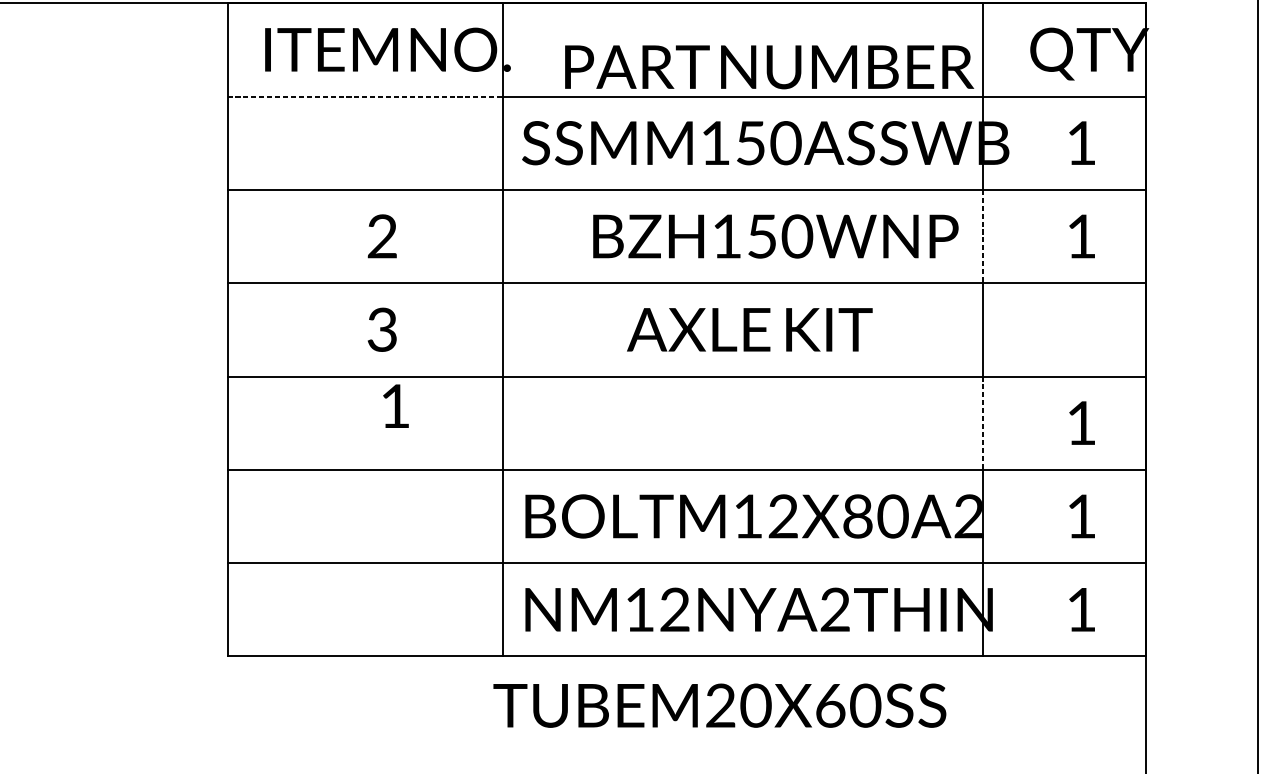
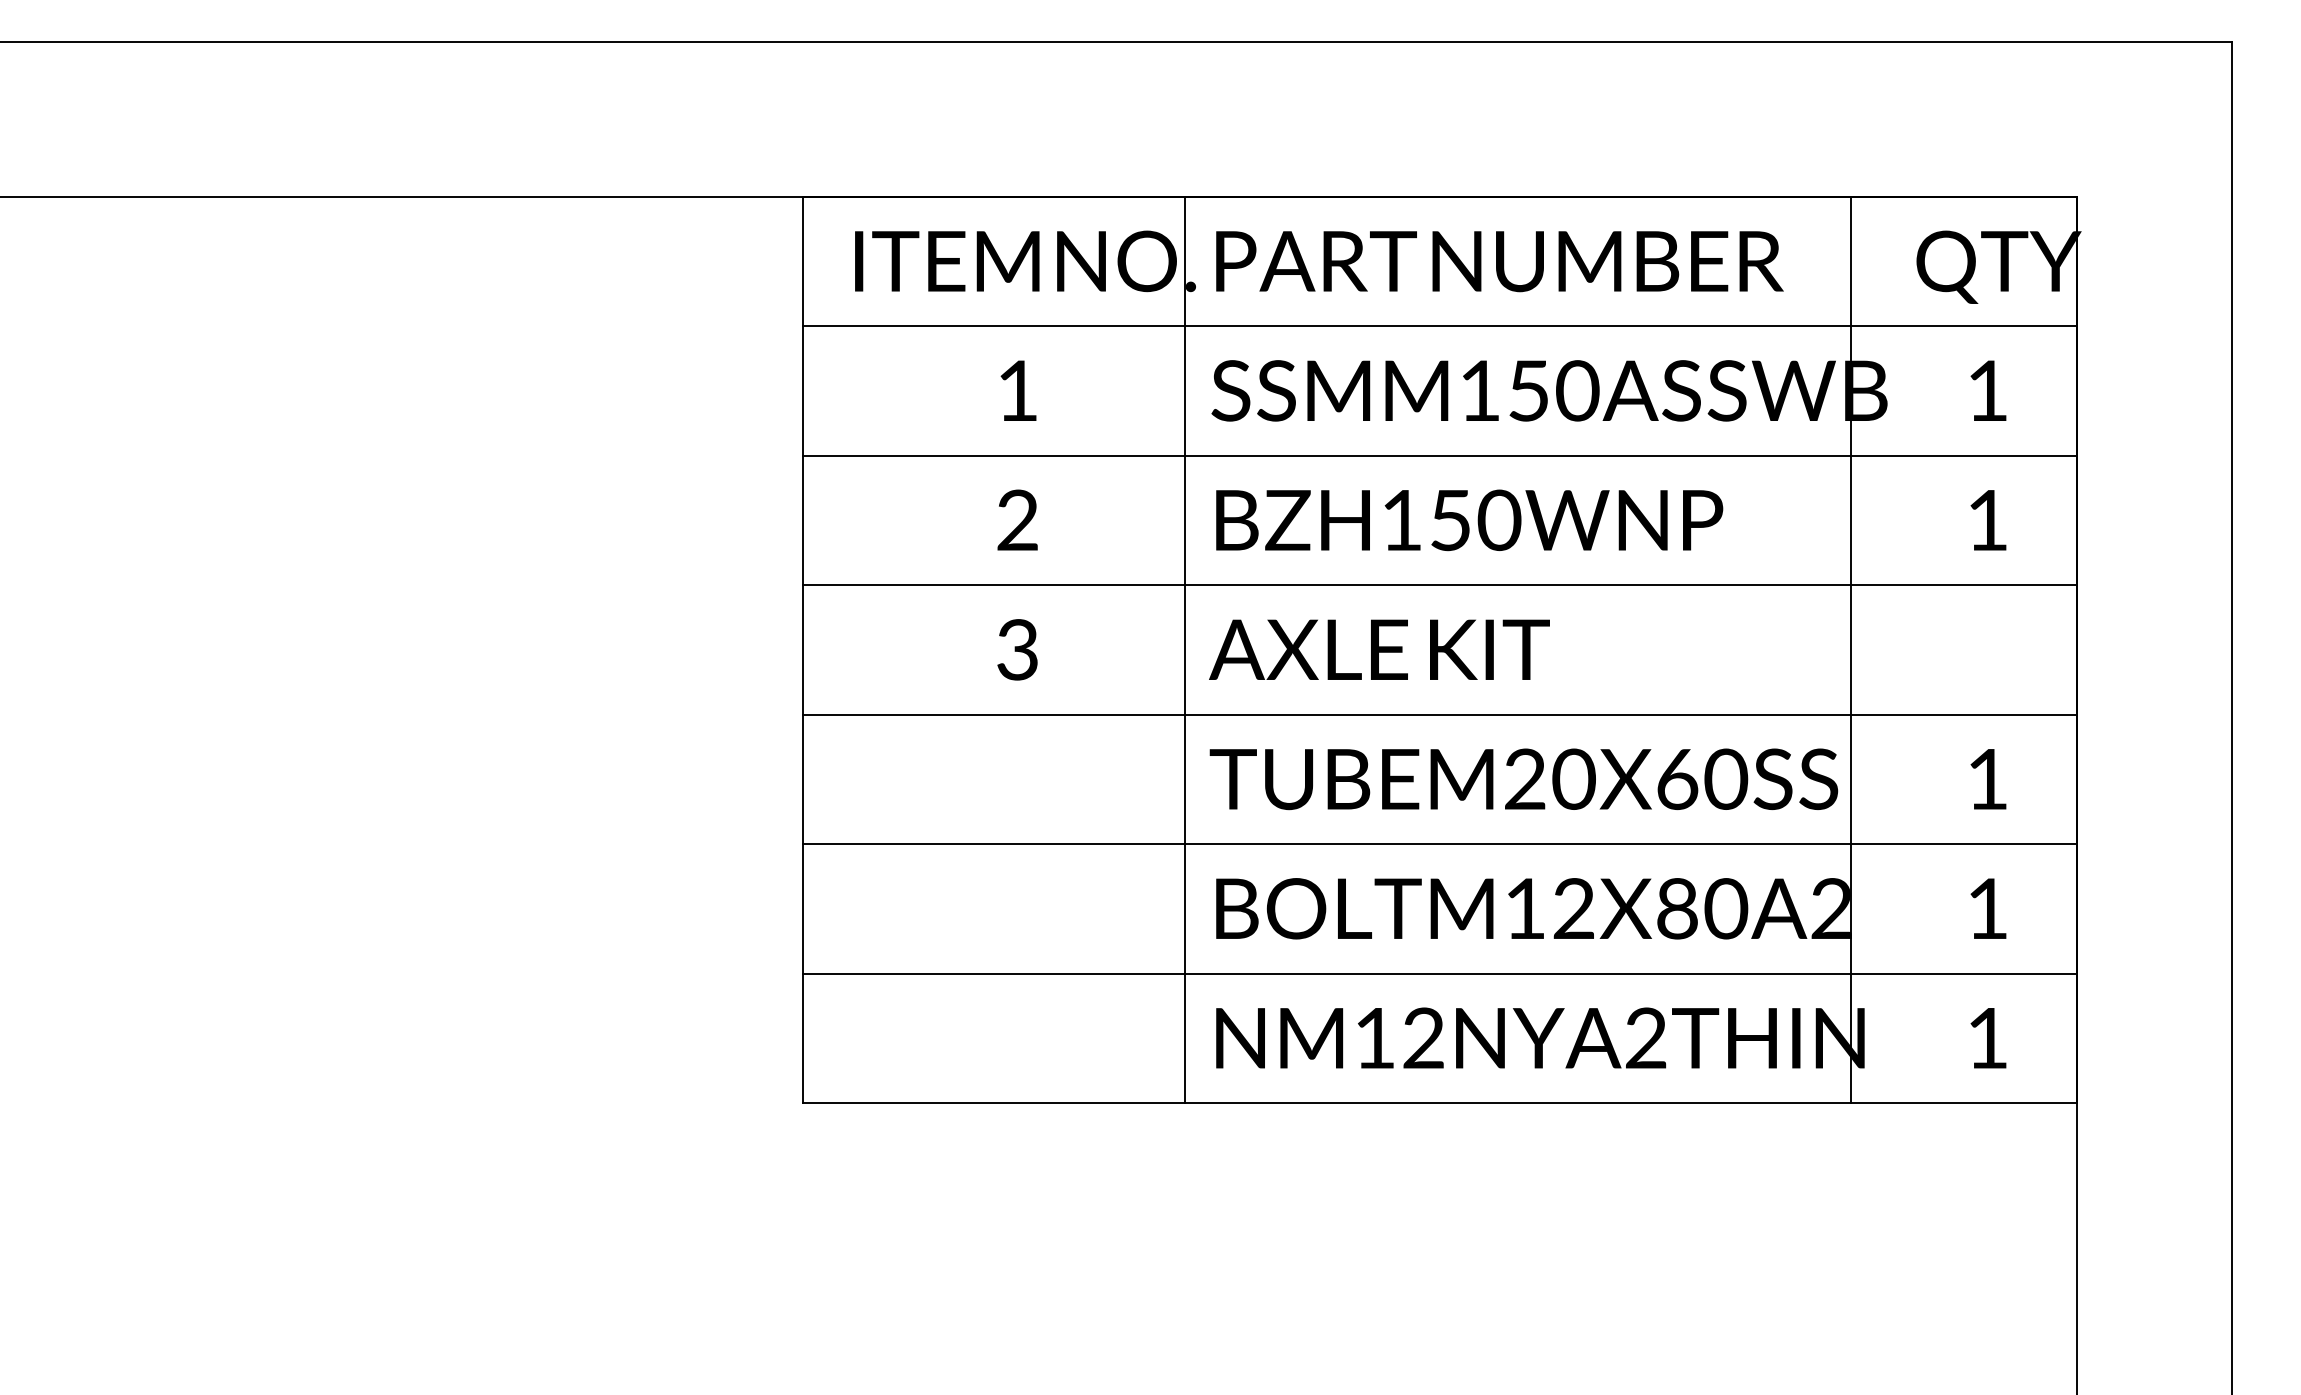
text: (769, 67) -> (1499, 261), moved
line: (365, 96) -> (994, 326), dashed -> solid
text: (775, 236) -> (1469, 520), moved
line: (983, 236) -> (1851, 520), dashed -> solid
text: (749, 329) -> (1379, 649), moved
text: (395, 406) -> (1018, 390), moved
line: (983, 423) -> (1851, 779), dashed -> solid
text: (719, 705) -> (1523, 779), moved

